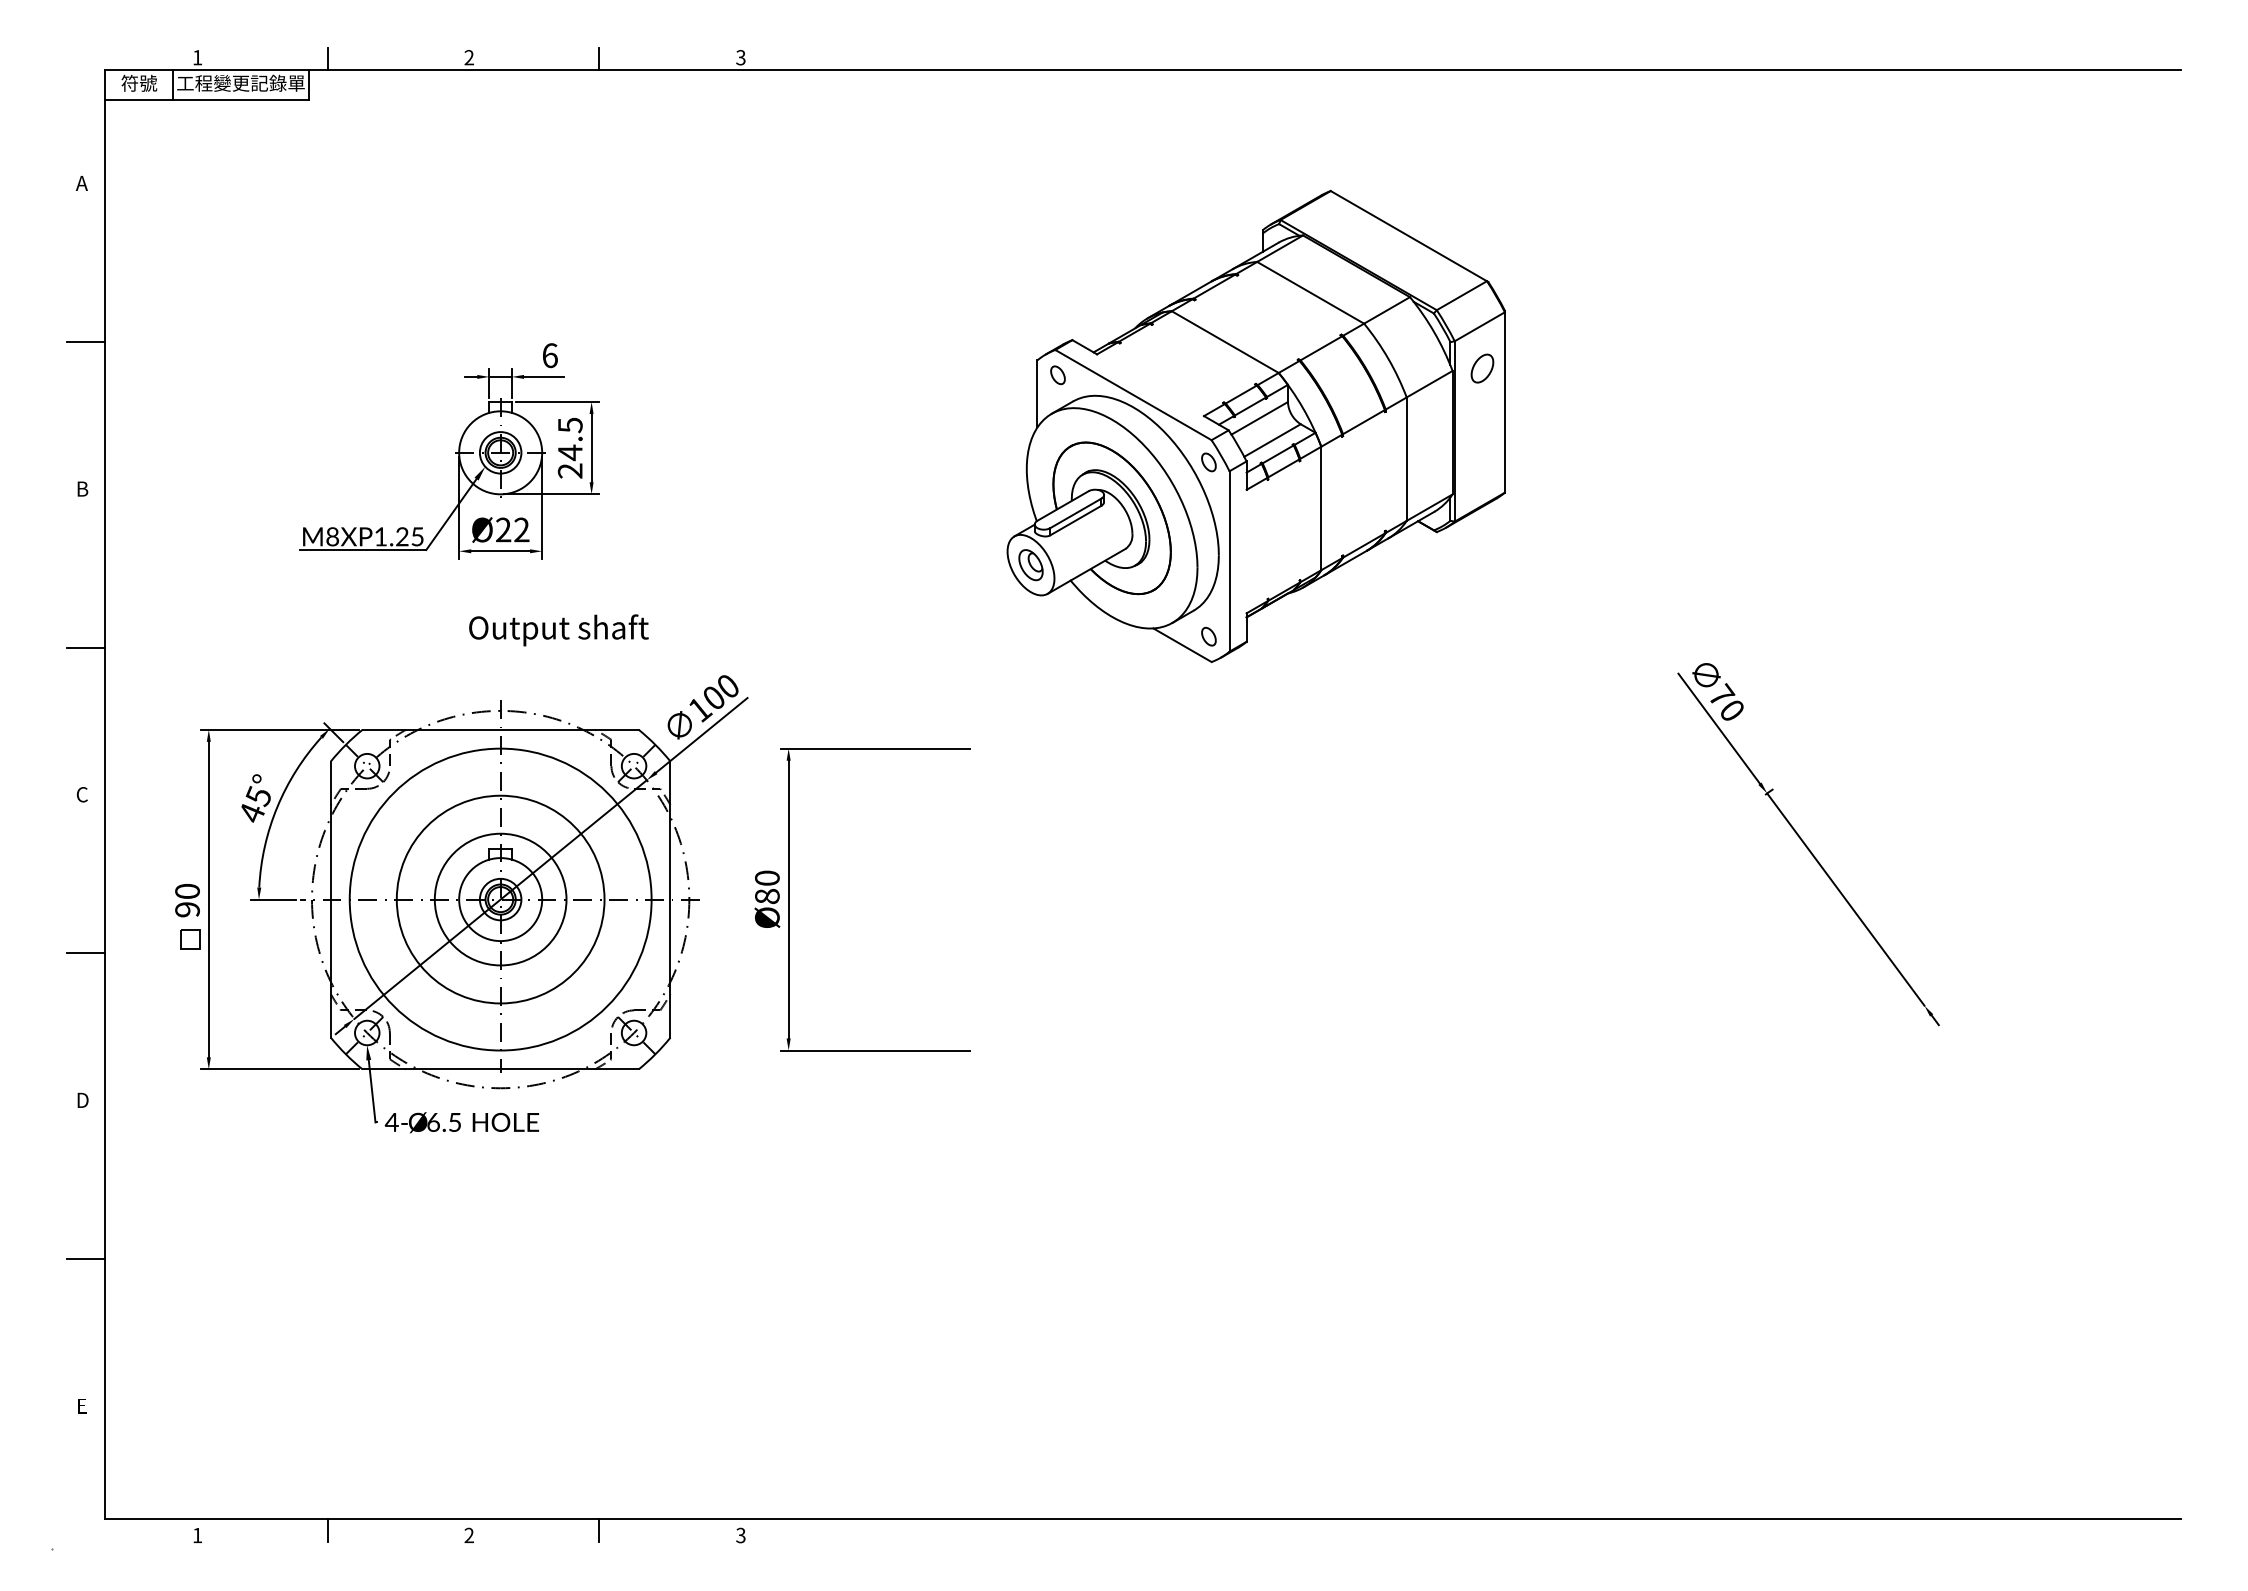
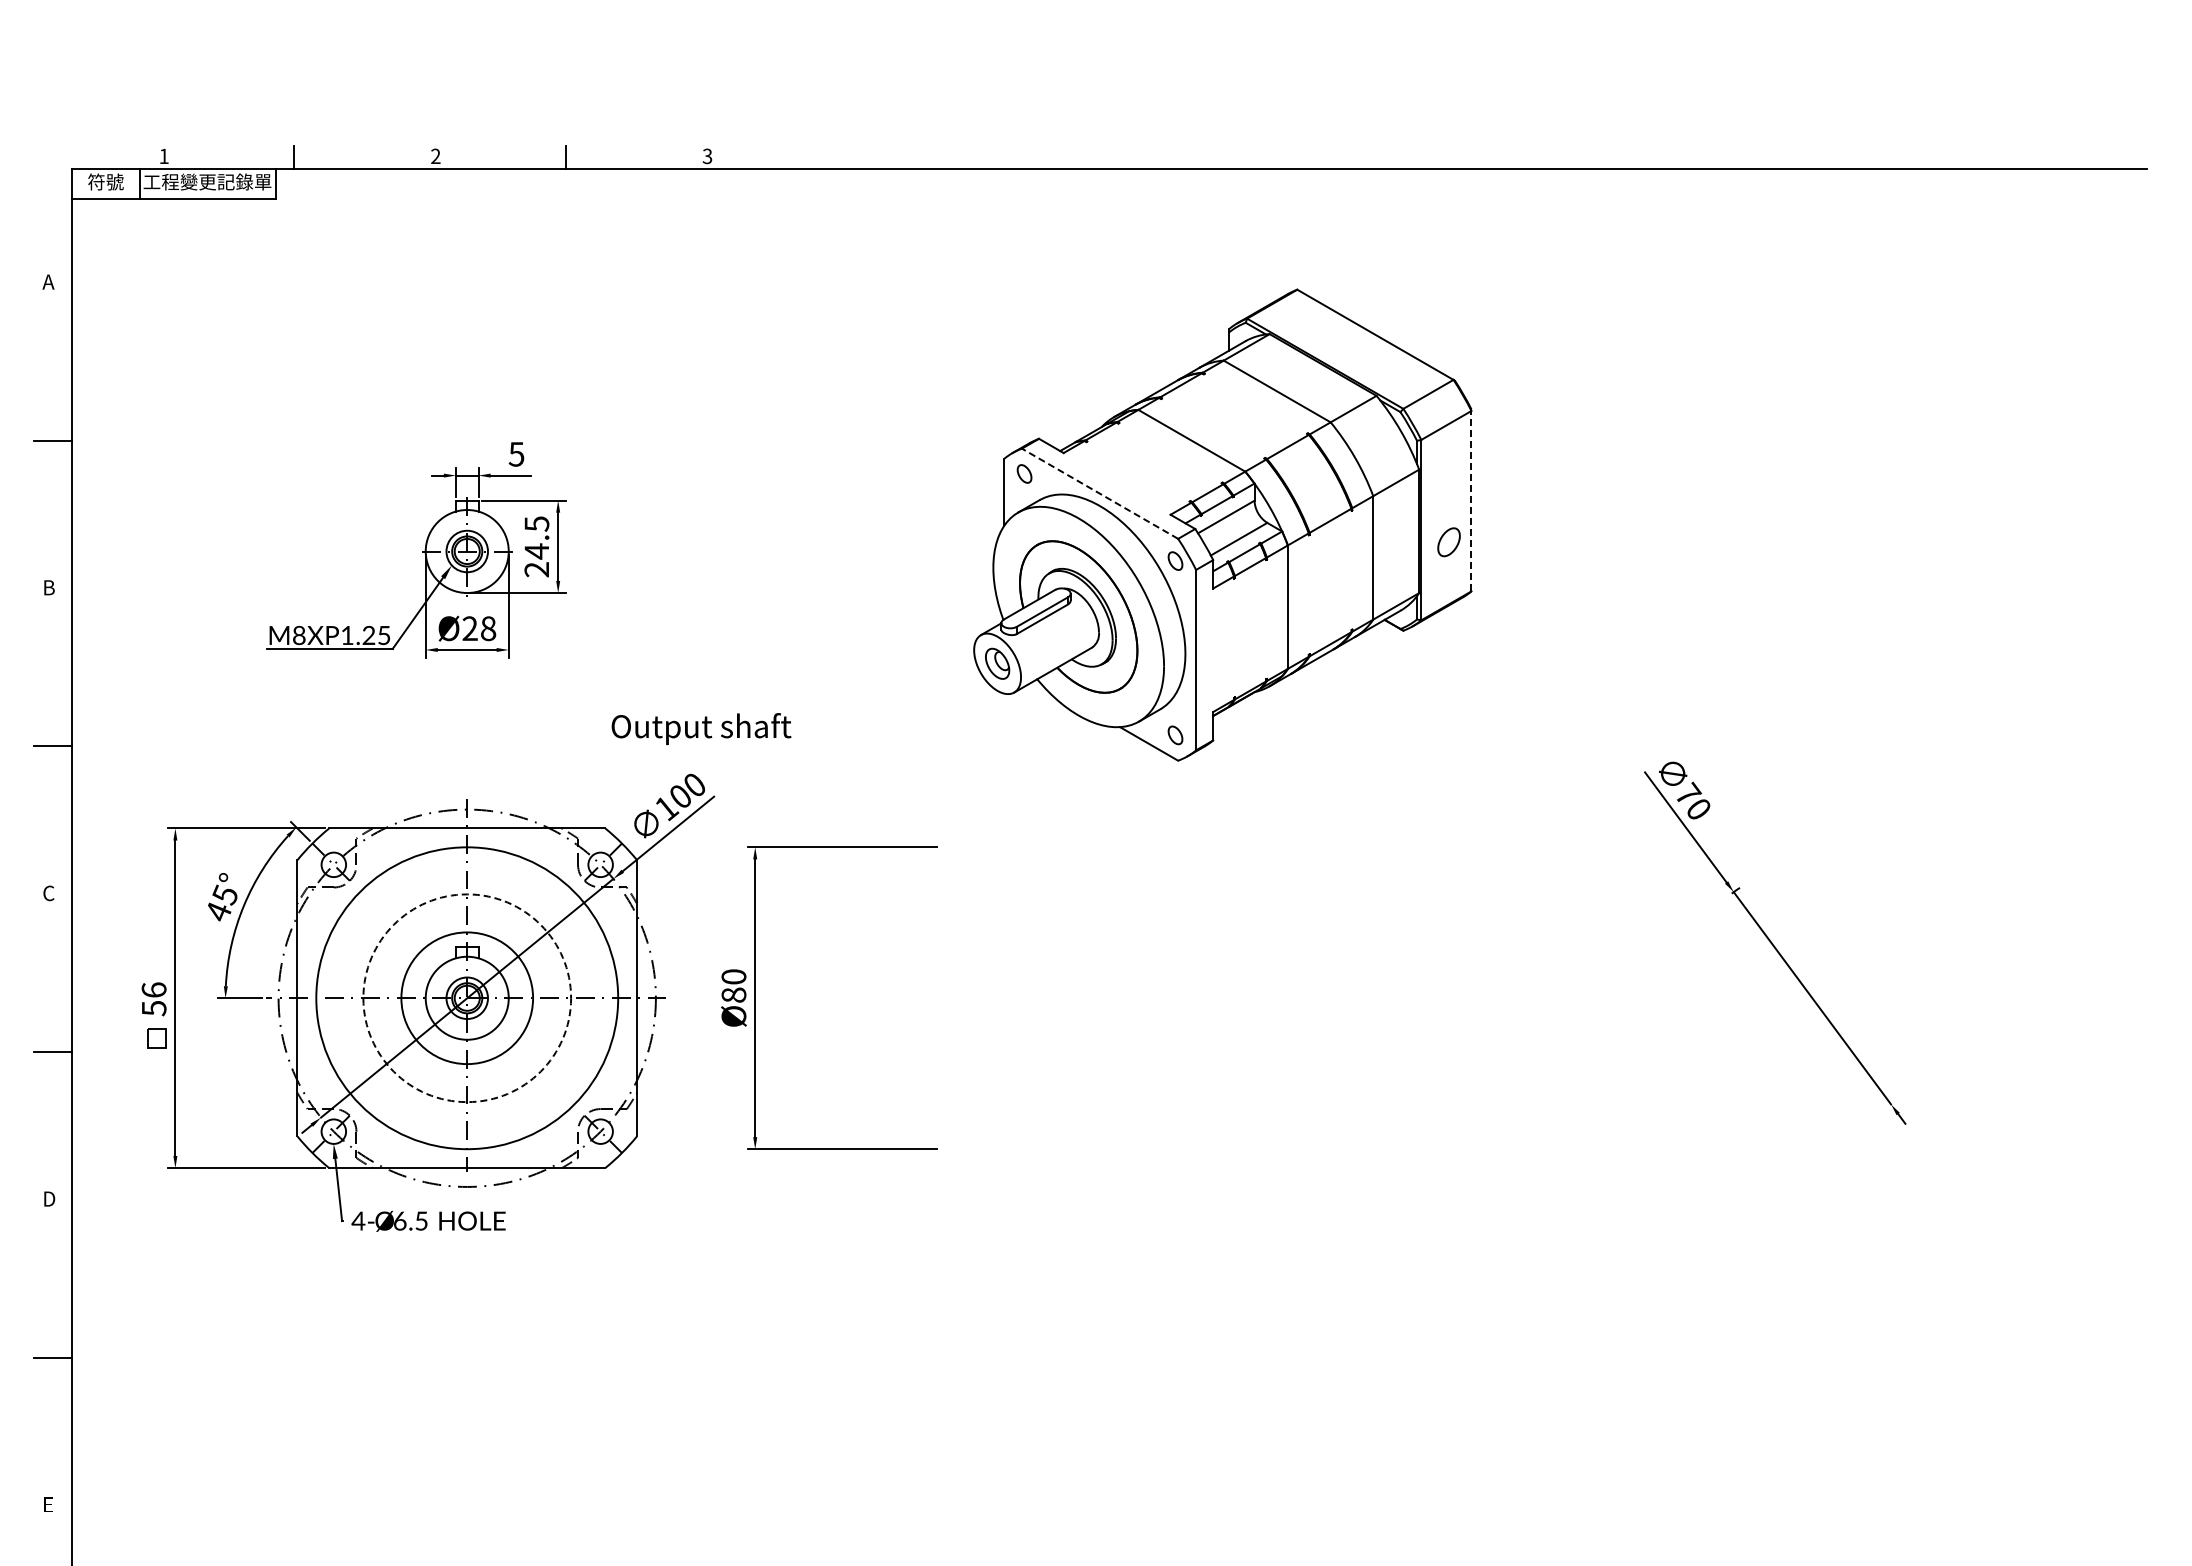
text: (549, 355) -> (516, 454), 6 -> 5
part: (1482, 368) -> (1449, 542), moved
line: (1133, 394) -> (1100, 493), solid -> dashed
line: (1504, 402) -> (1471, 501), solid -> dashed
text: (521, 529) -> (488, 628), Ø22 -> Ø28
text: (558, 630) -> (701, 729), moved
circle: (500, 899) -> (467, 998), solid -> dashed
text: (187, 900) -> (154, 999), 90 -> 56

